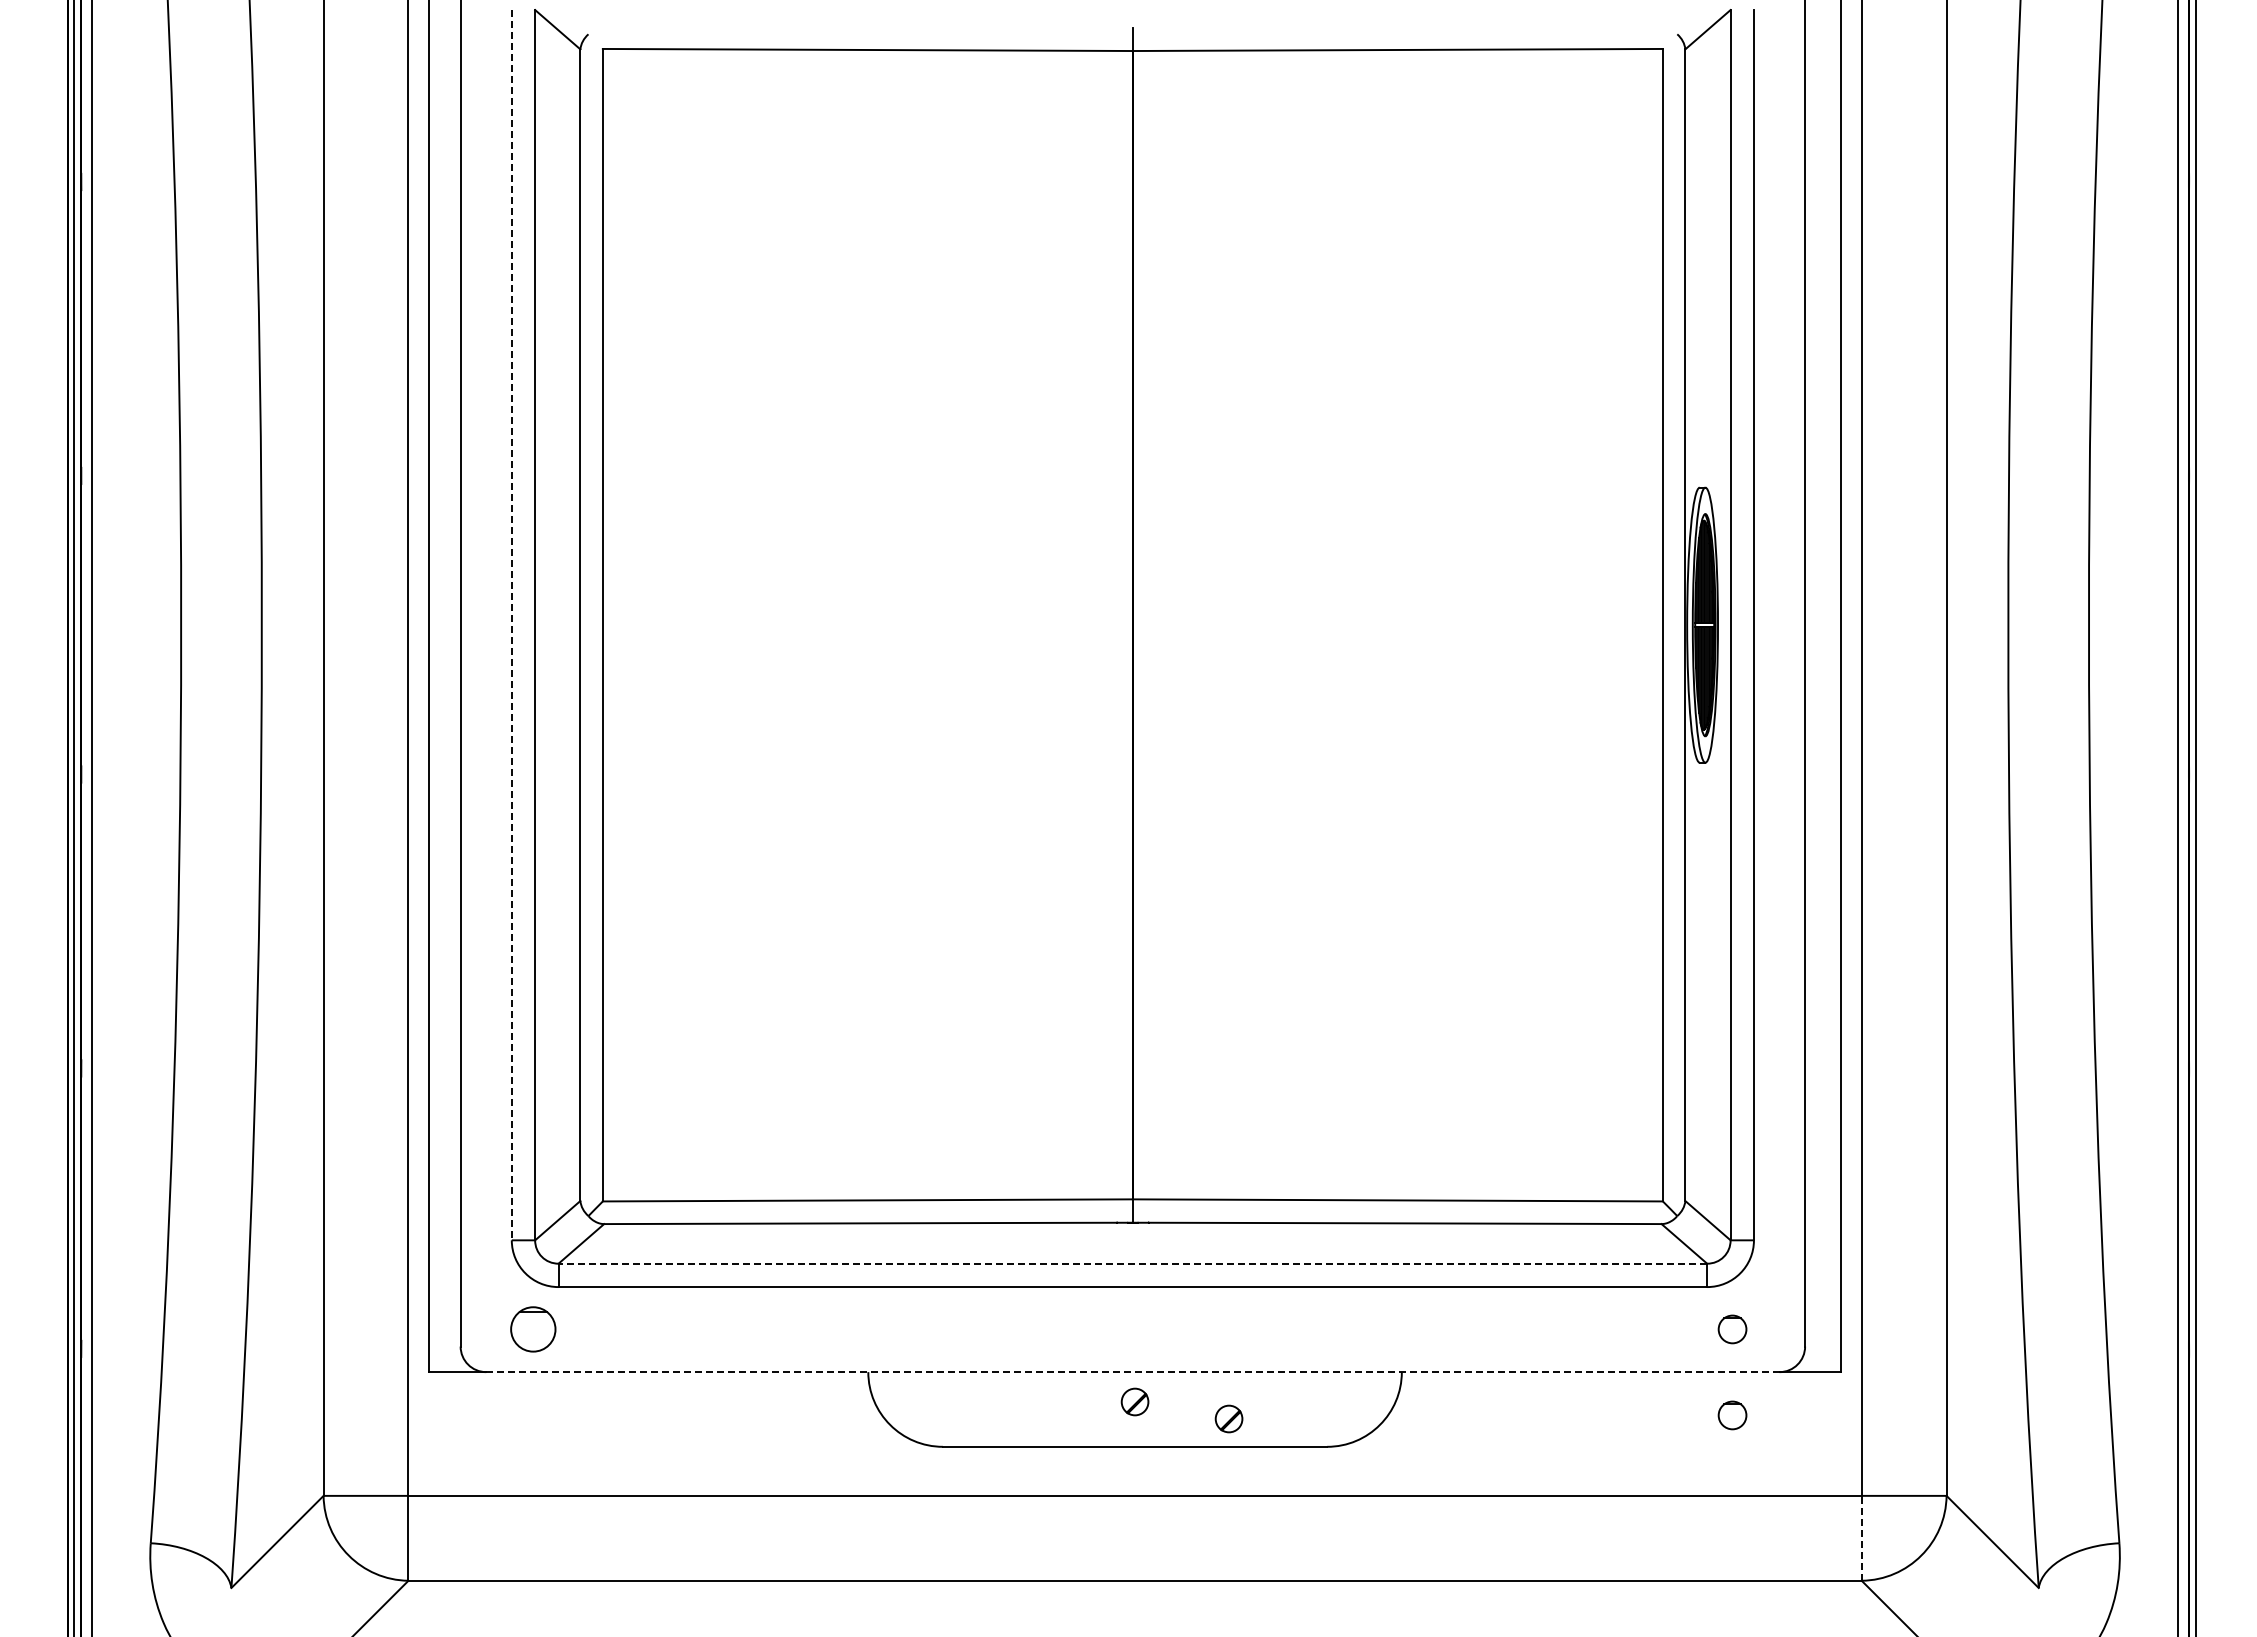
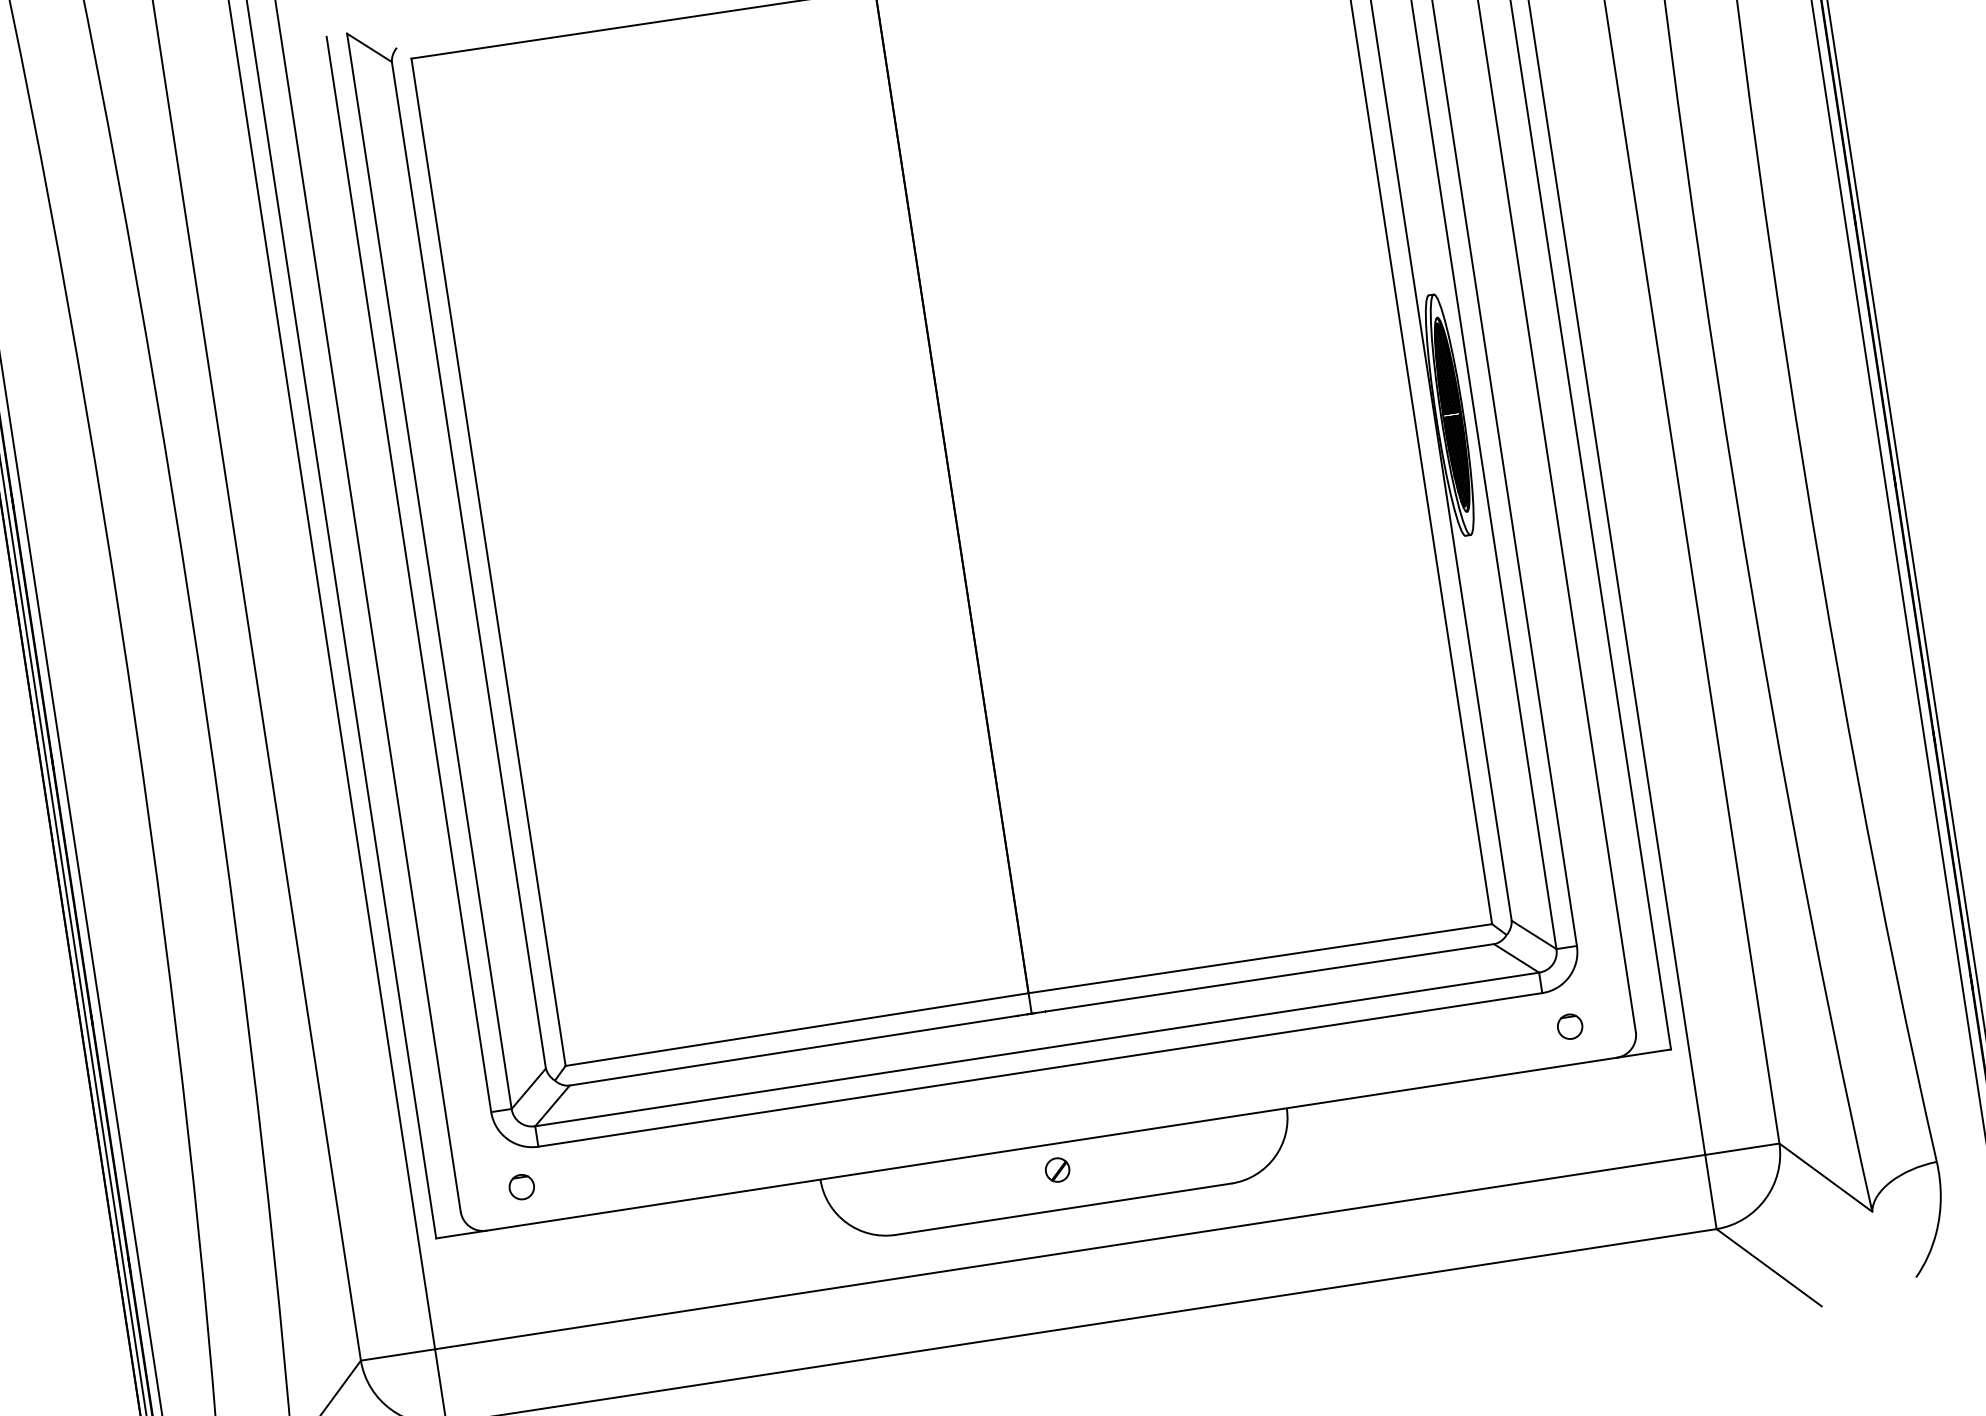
line: (511, 625) -> (408, 574), dashed -> solid
line: (1132, 1263) -> (1036, 1049), dashed -> solid
part: (532, 1329) -> (521, 1187), size x0.62
line: (1132, 1372) -> (1051, 1144), dashed -> solid
part: (1732, 1415) -> (1581, 1101), removed
part: (1228, 1418) -> (1141, 1171), removed
line: (1861, 1537) -> (1710, 1191), dashed -> solid

